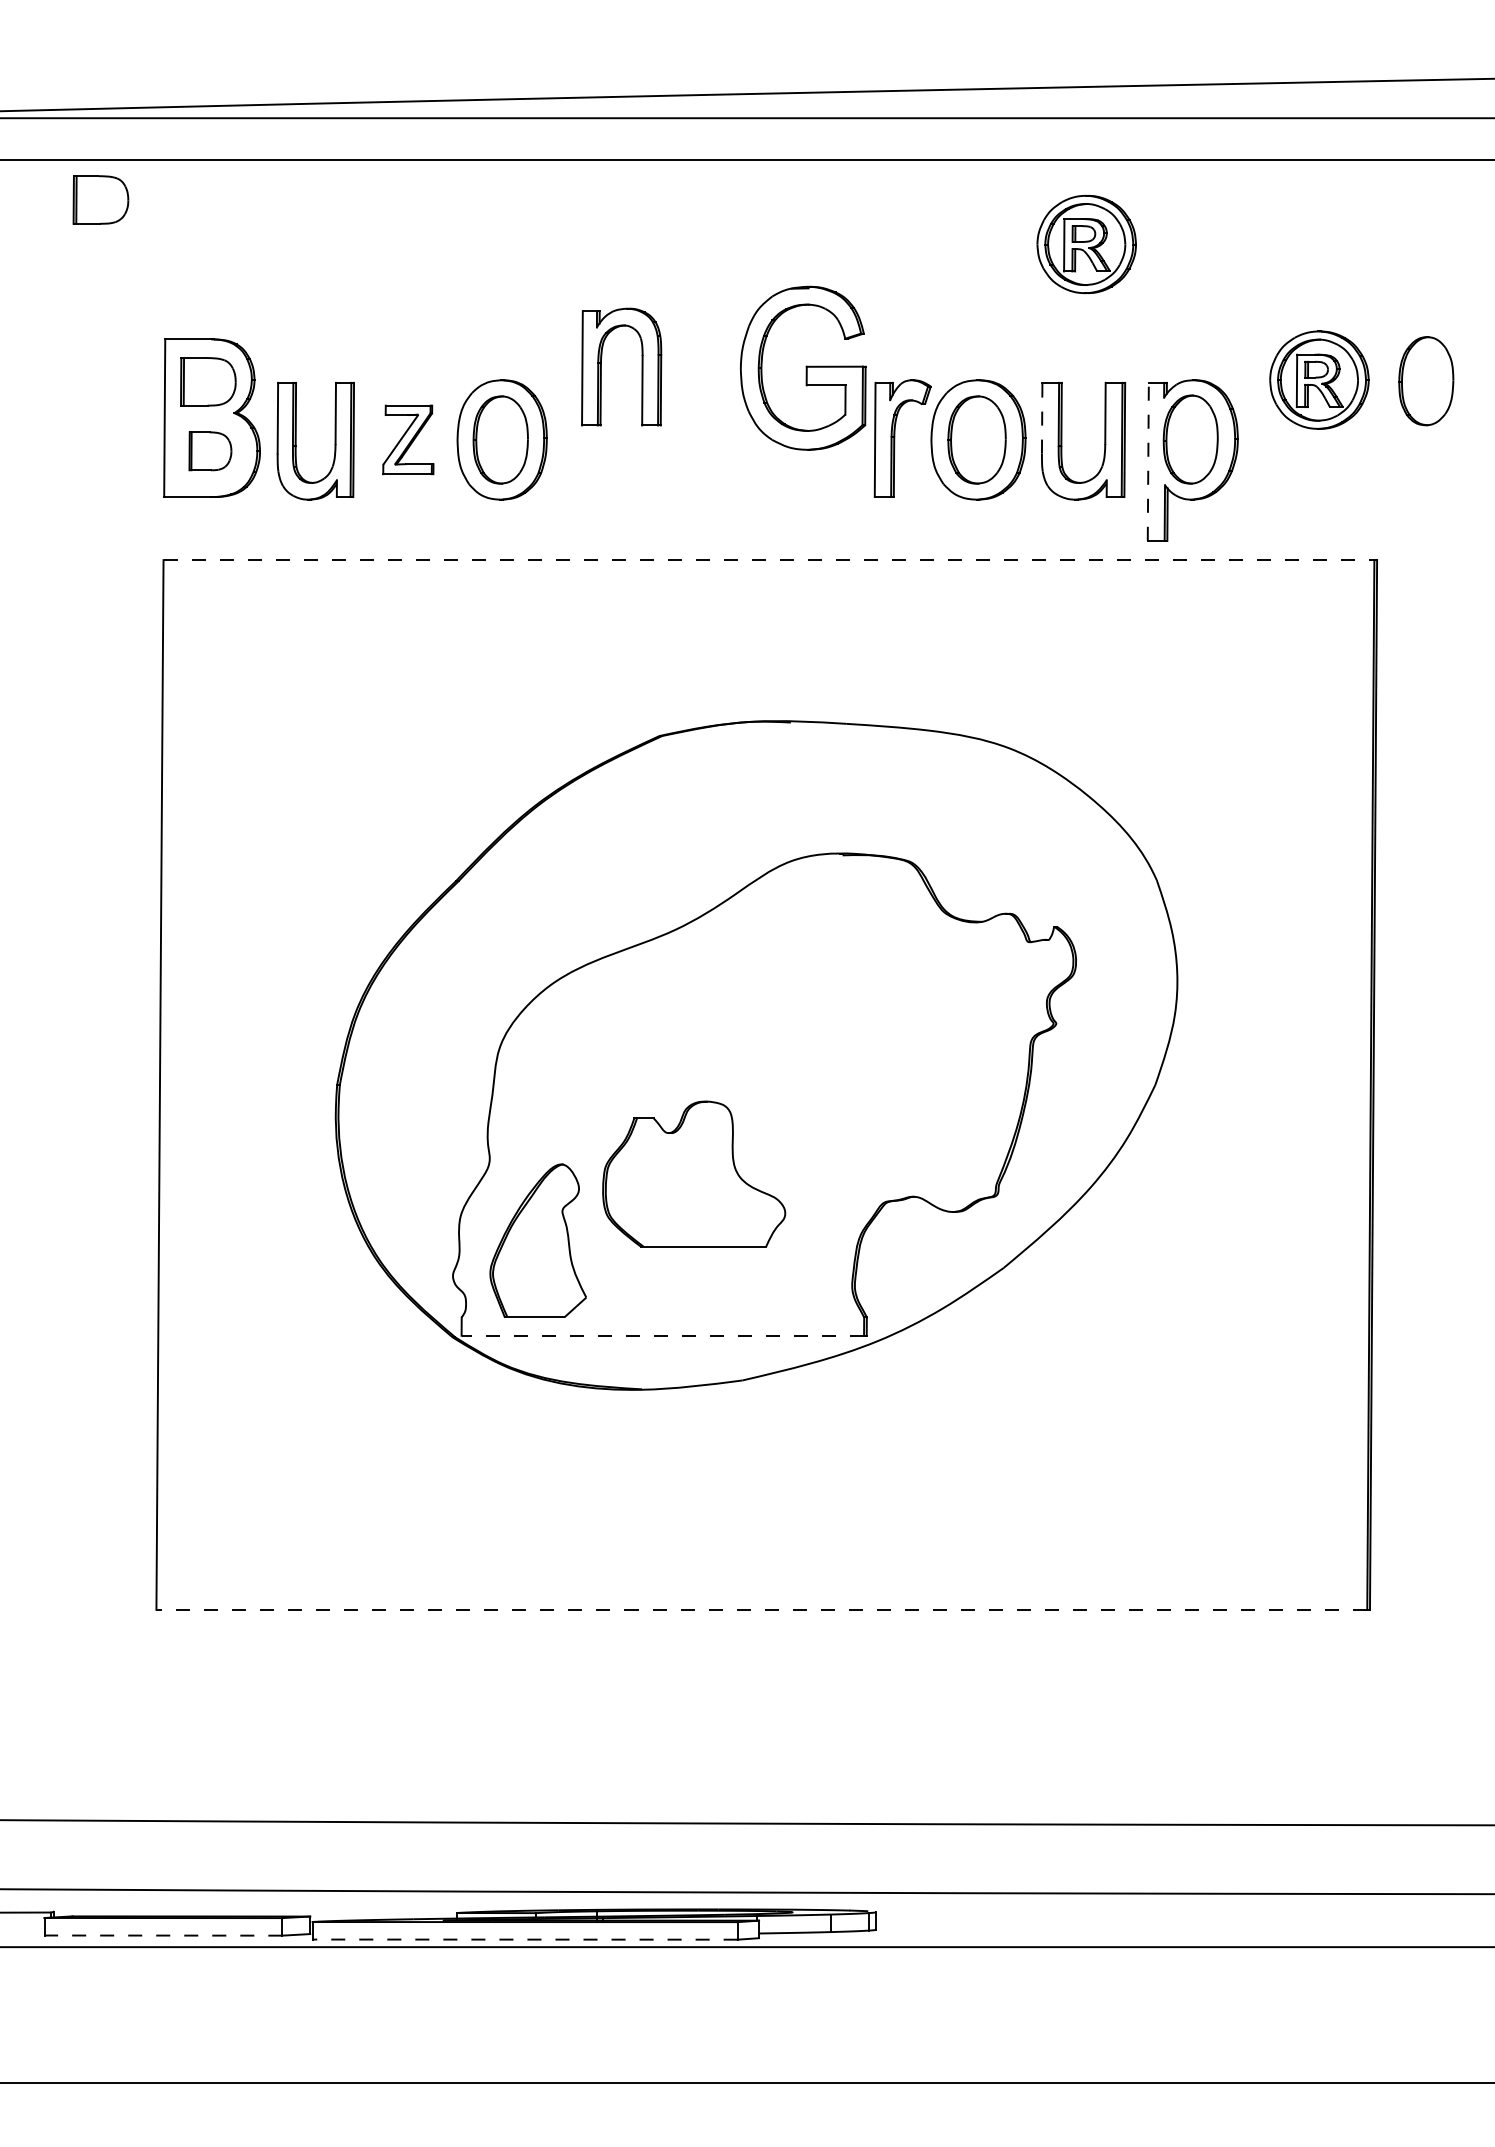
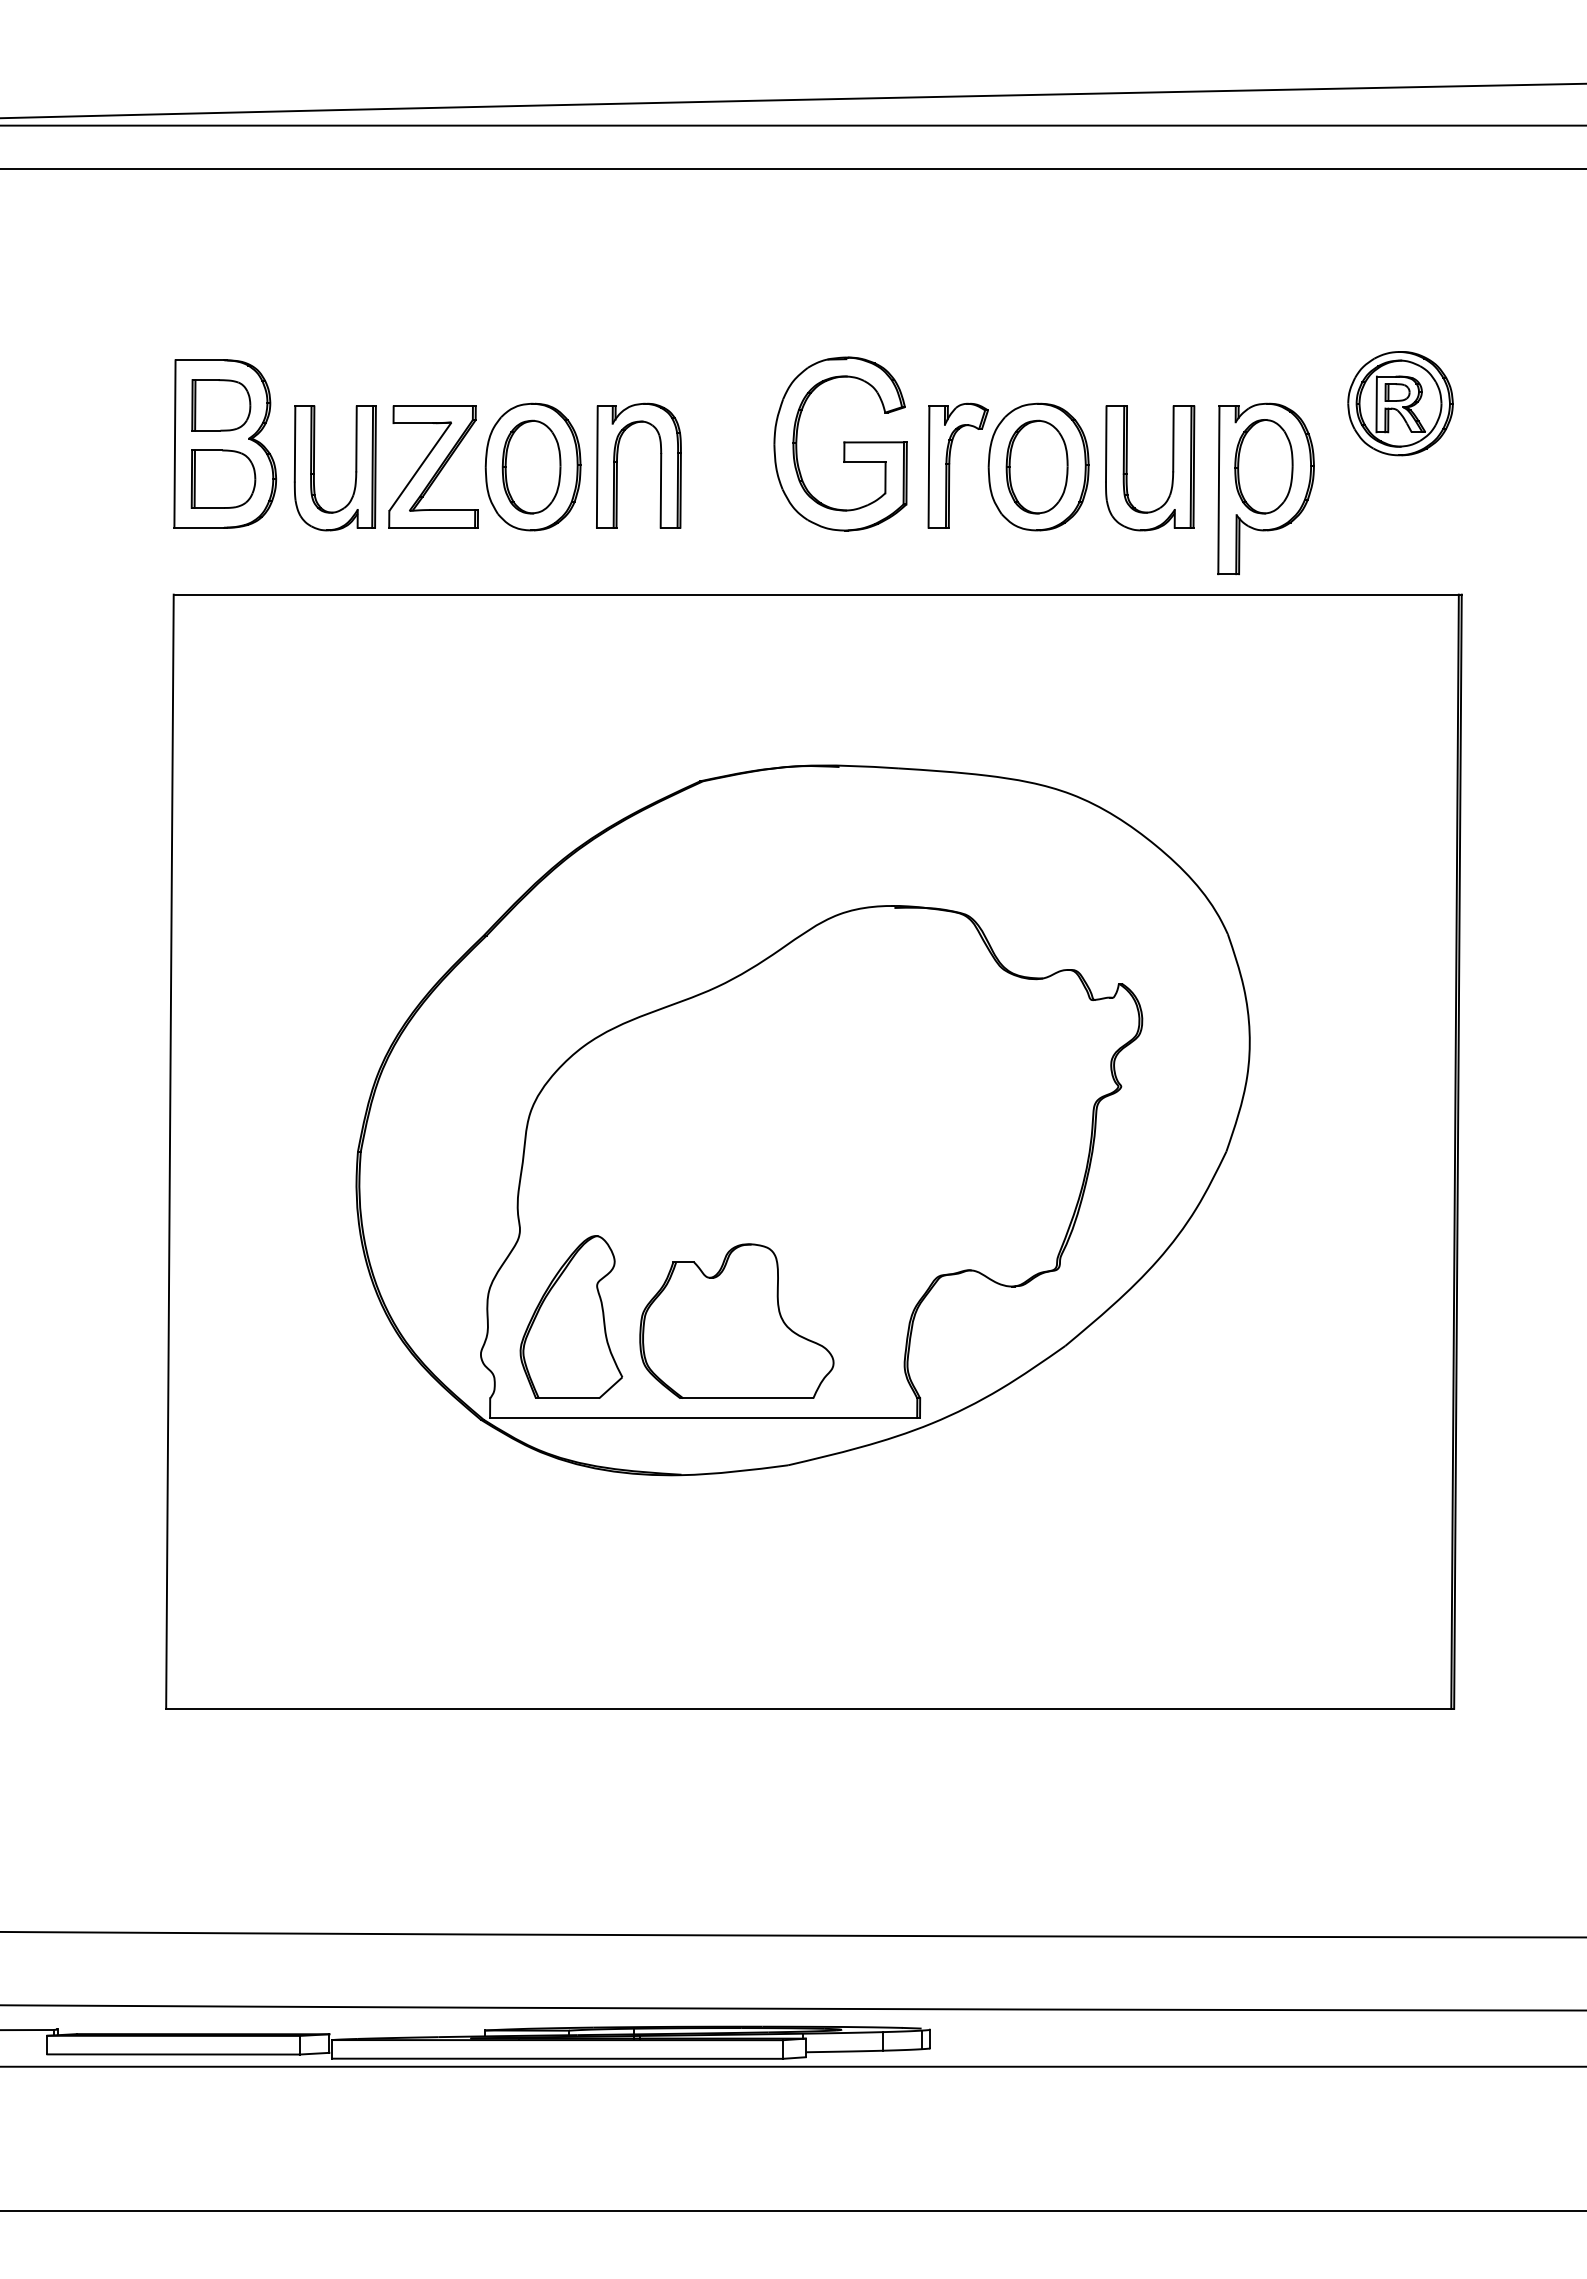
part: (101, 200) -> (107, 212), removed
part: (1086, 244) -> (1153, 259), removed
part: (601, 366) -> (617, 465), moved
part: (803, 367) -> (840, 443), moved
part: (1425, 380) -> (1513, 404), removed
line: (1042, 418) -> (1106, 444), dashed -> solid
part: (408, 439) -> (433, 466), size x1.67
part: (210, 450) -> (223, 478), size x1.43
line: (1147, 462) -> (1218, 490), dashed -> solid
line: (769, 560) -> (816, 594), dashed -> solid
part: (693, 1173) -> (736, 1320), moved
line: (662, 1335) -> (703, 1417), dashed -> solid
line: (761, 1609) -> (808, 1708), dashed -> solid
line: (163, 1935) -> (173, 2054), dashed -> solid
line: (525, 1939) -> (557, 2058), dashed -> solid

